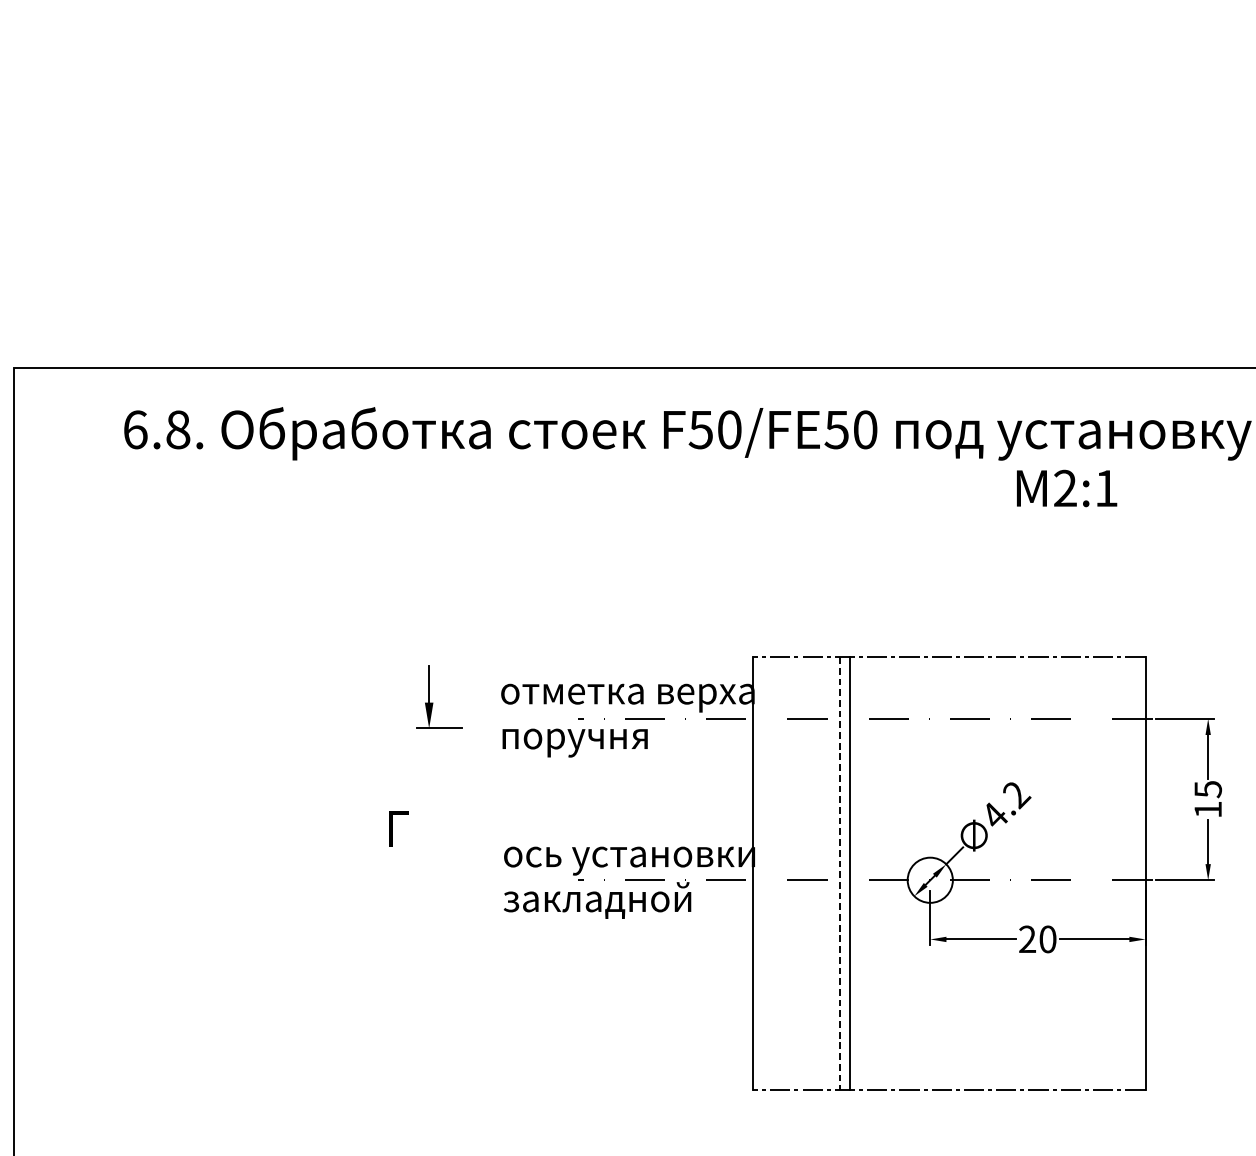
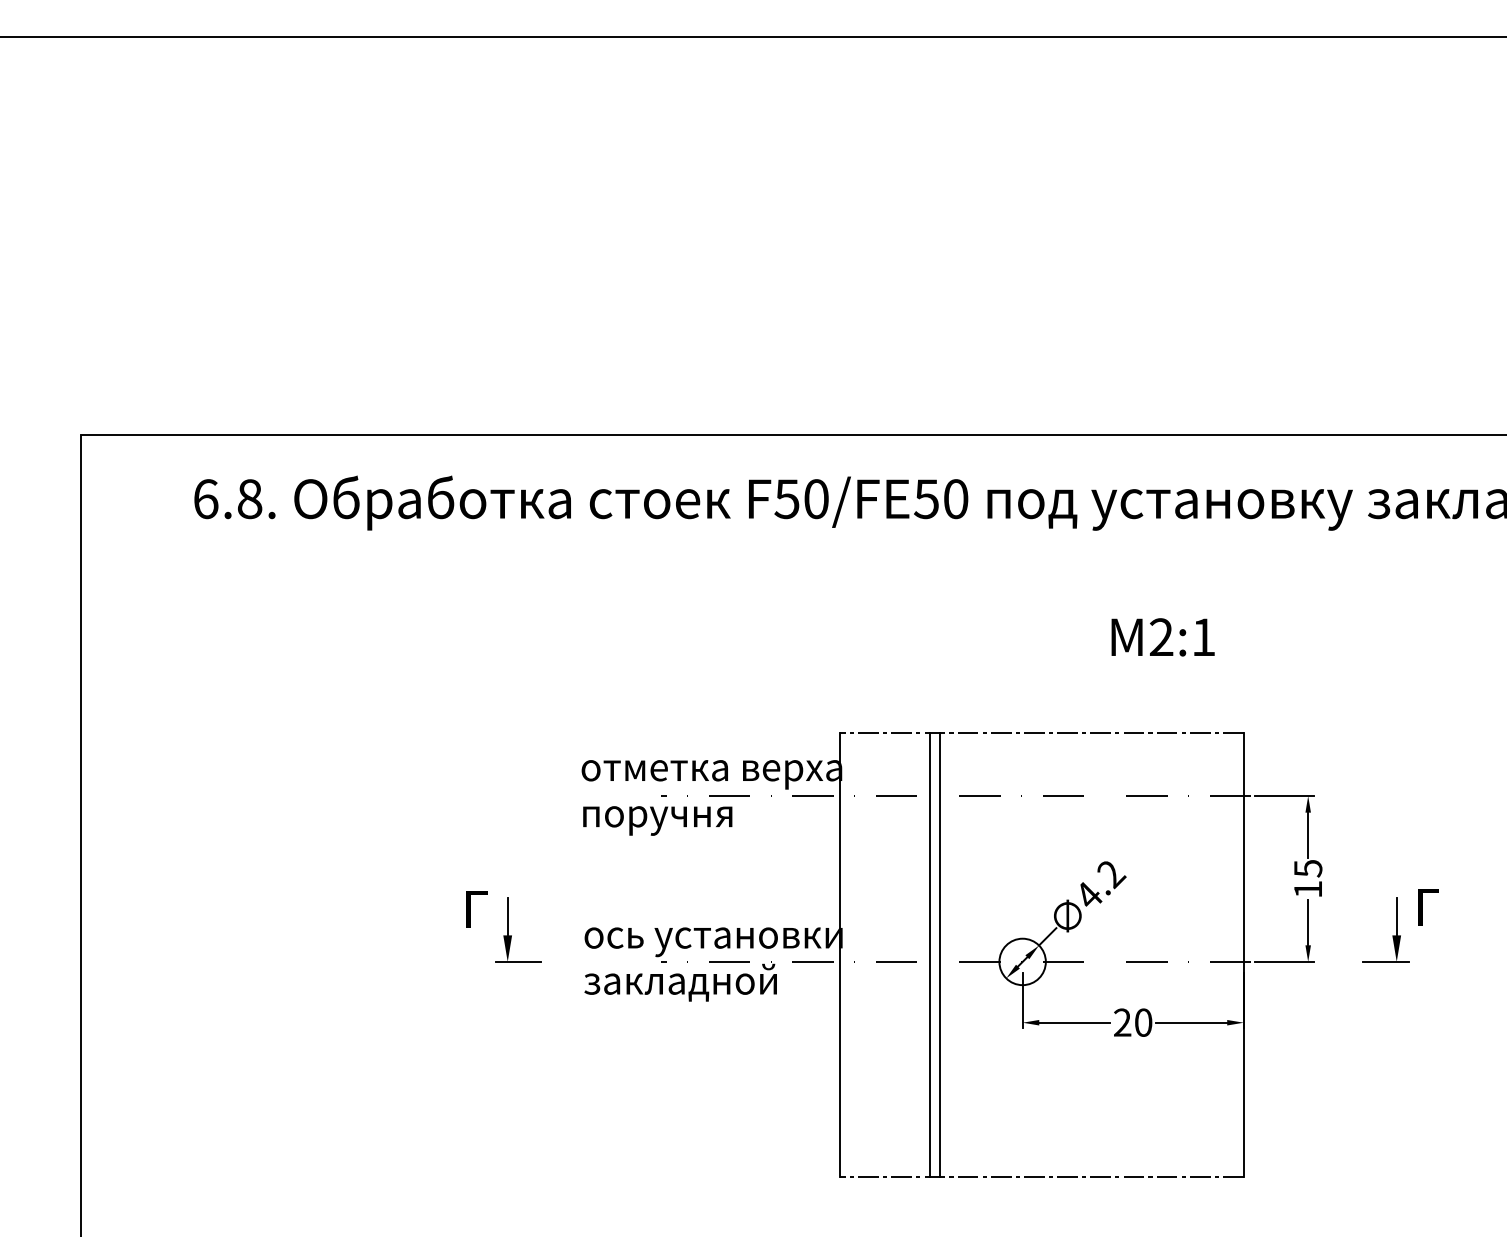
text: (1066, 488) -> (1162, 637), moved
part: (432, 702) -> (511, 935), moved
line: (839, 874) -> (929, 955), dashed -> solid

